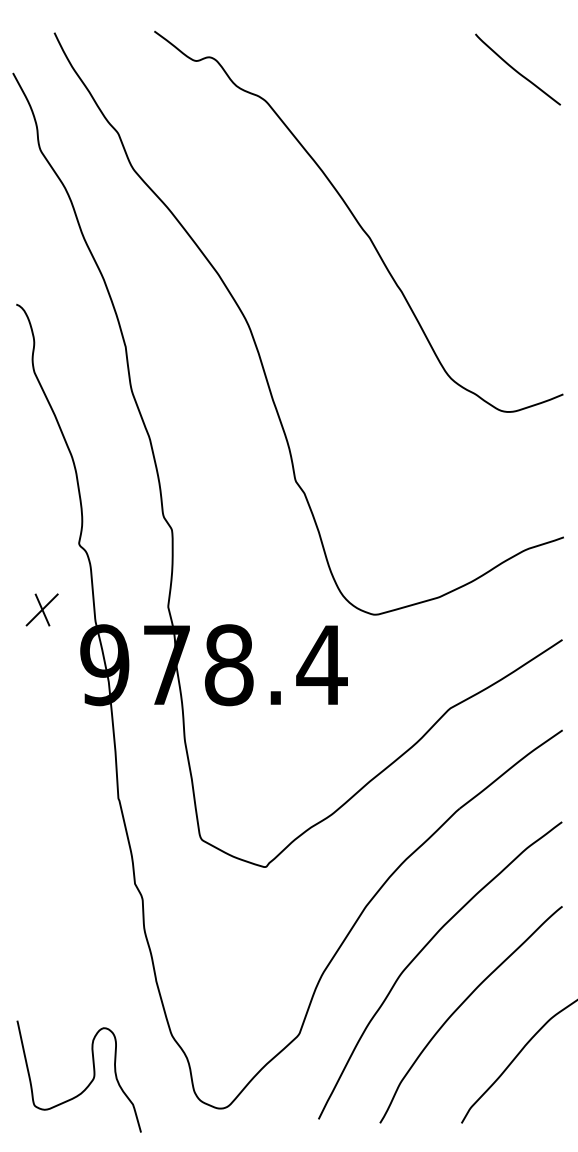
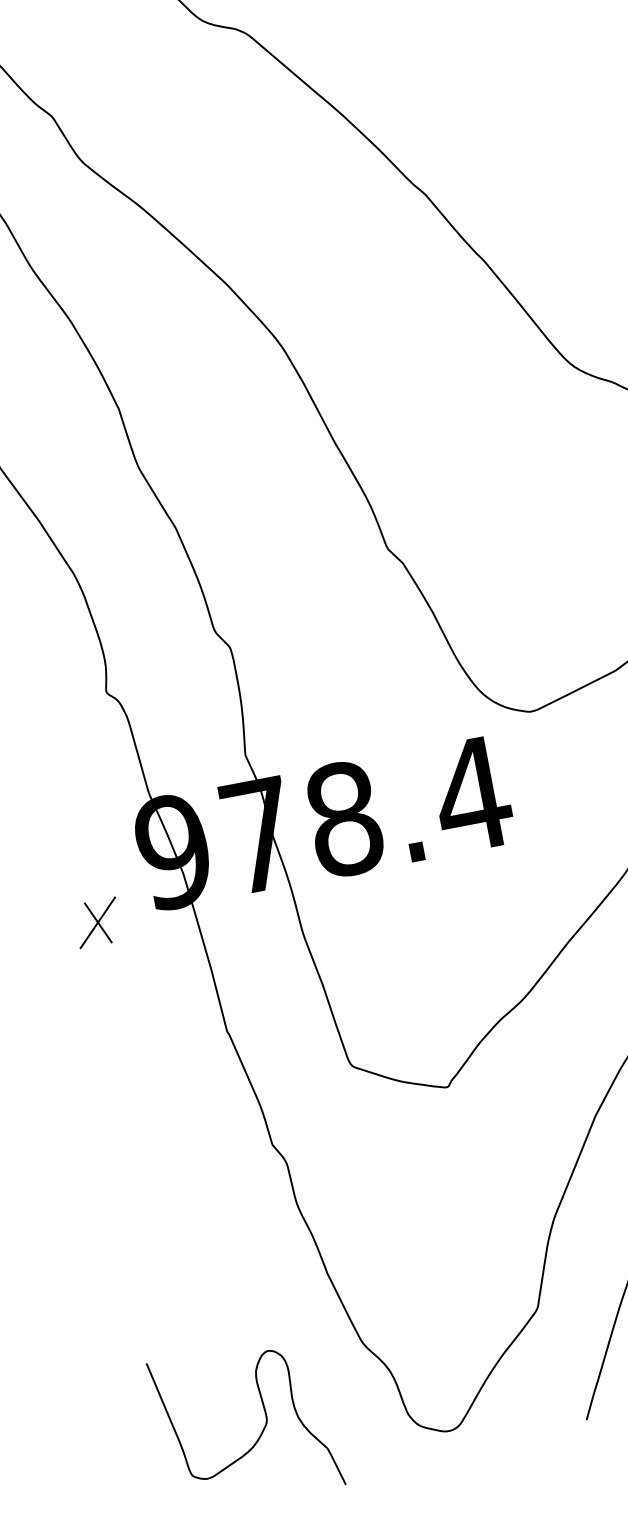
part: (41, 609) -> (96, 922), moved

